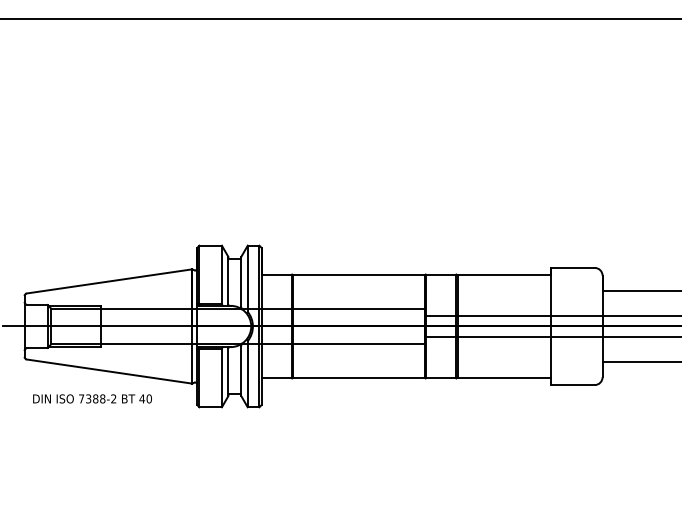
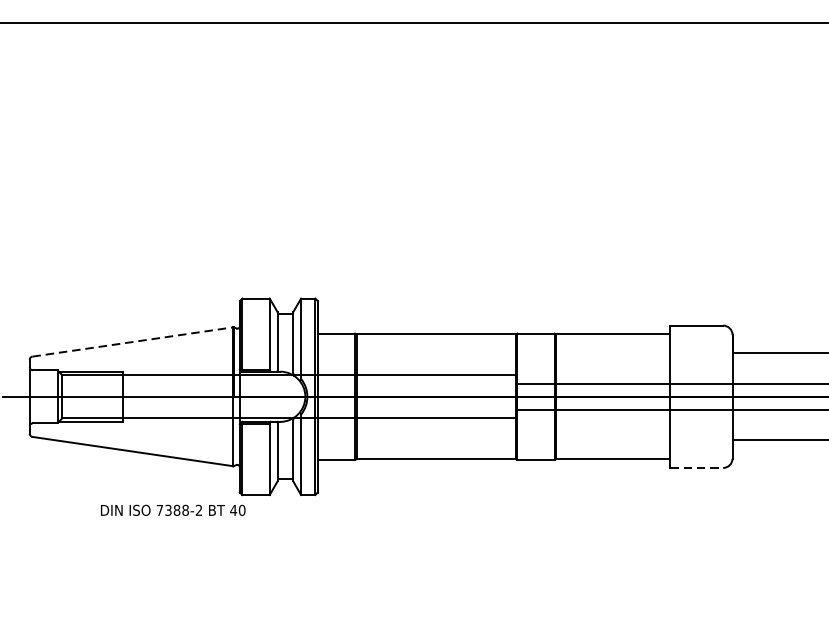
line: (109, 281) -> (133, 342), solid -> dashed
line: (573, 385) -> (697, 468), solid -> dashed
text: (92, 398) -> (173, 509), moved

